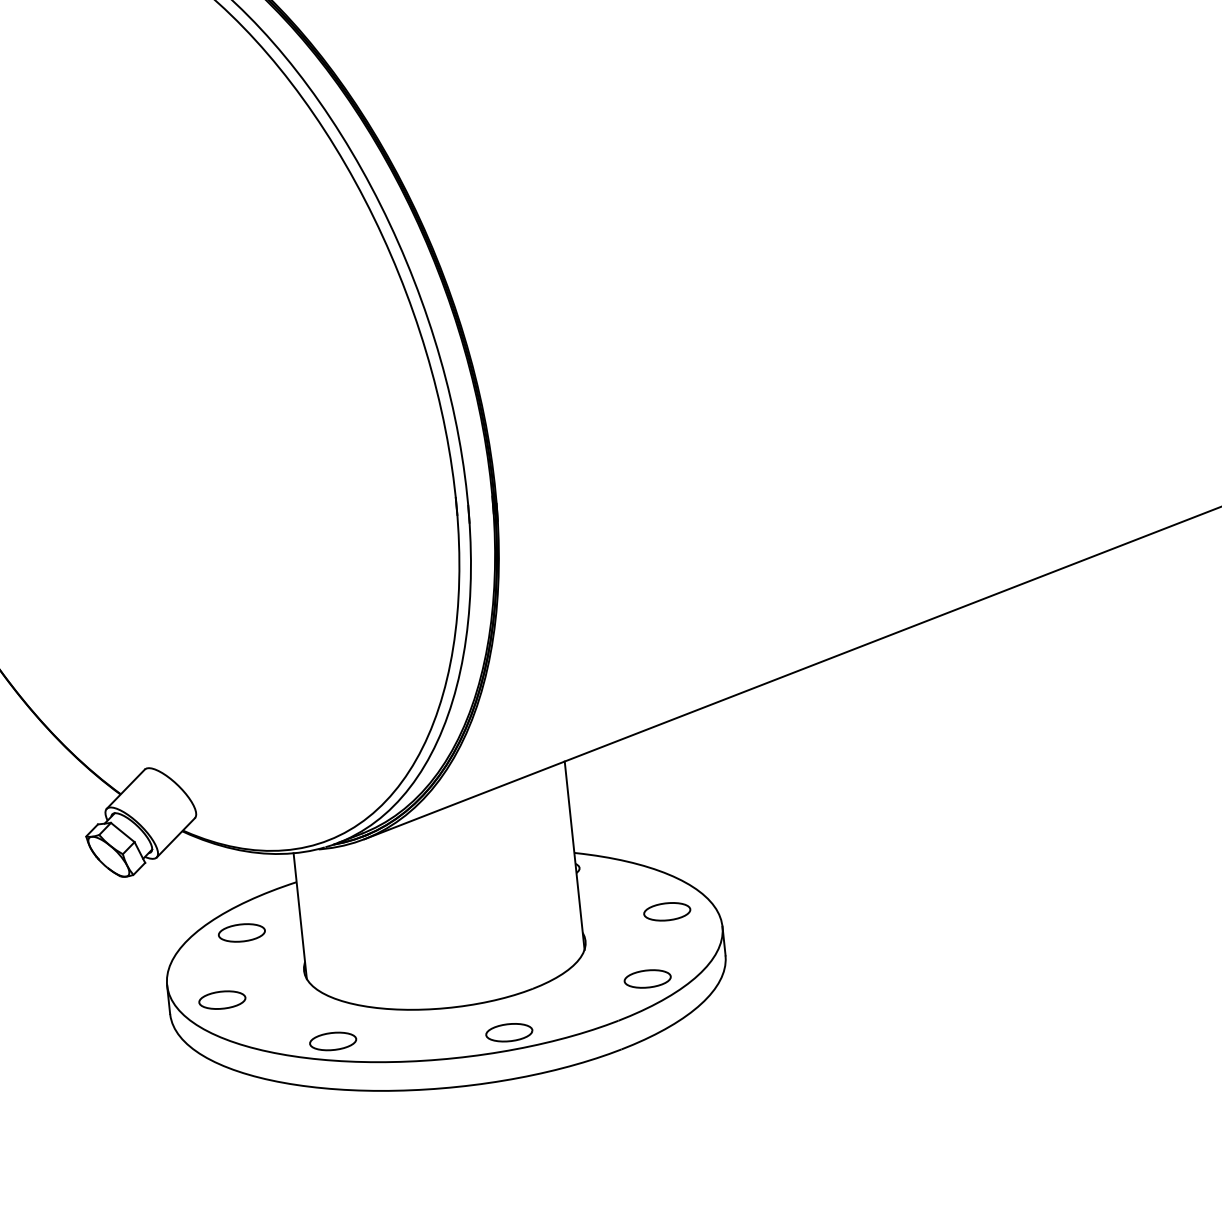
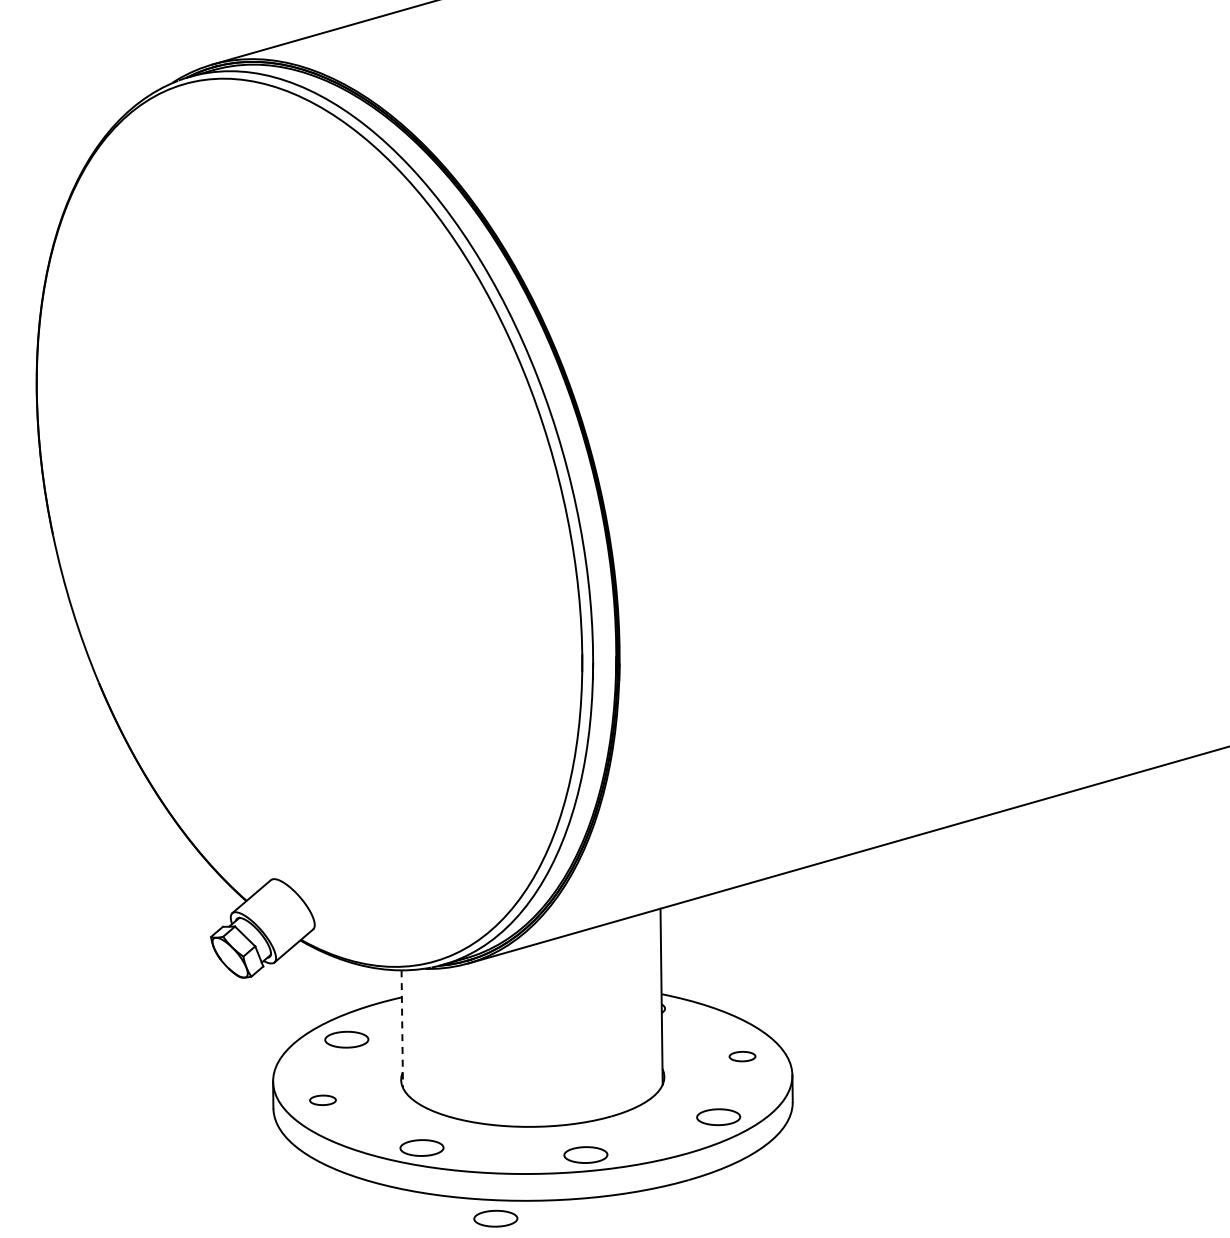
part: (667, 911) -> (742, 1056), size x0.6
line: (300, 916) -> (402, 1029), solid -> dashed
part: (221, 1000) -> (322, 1100), size x0.6
part: (418, 1109) -> (495, 1218), added

